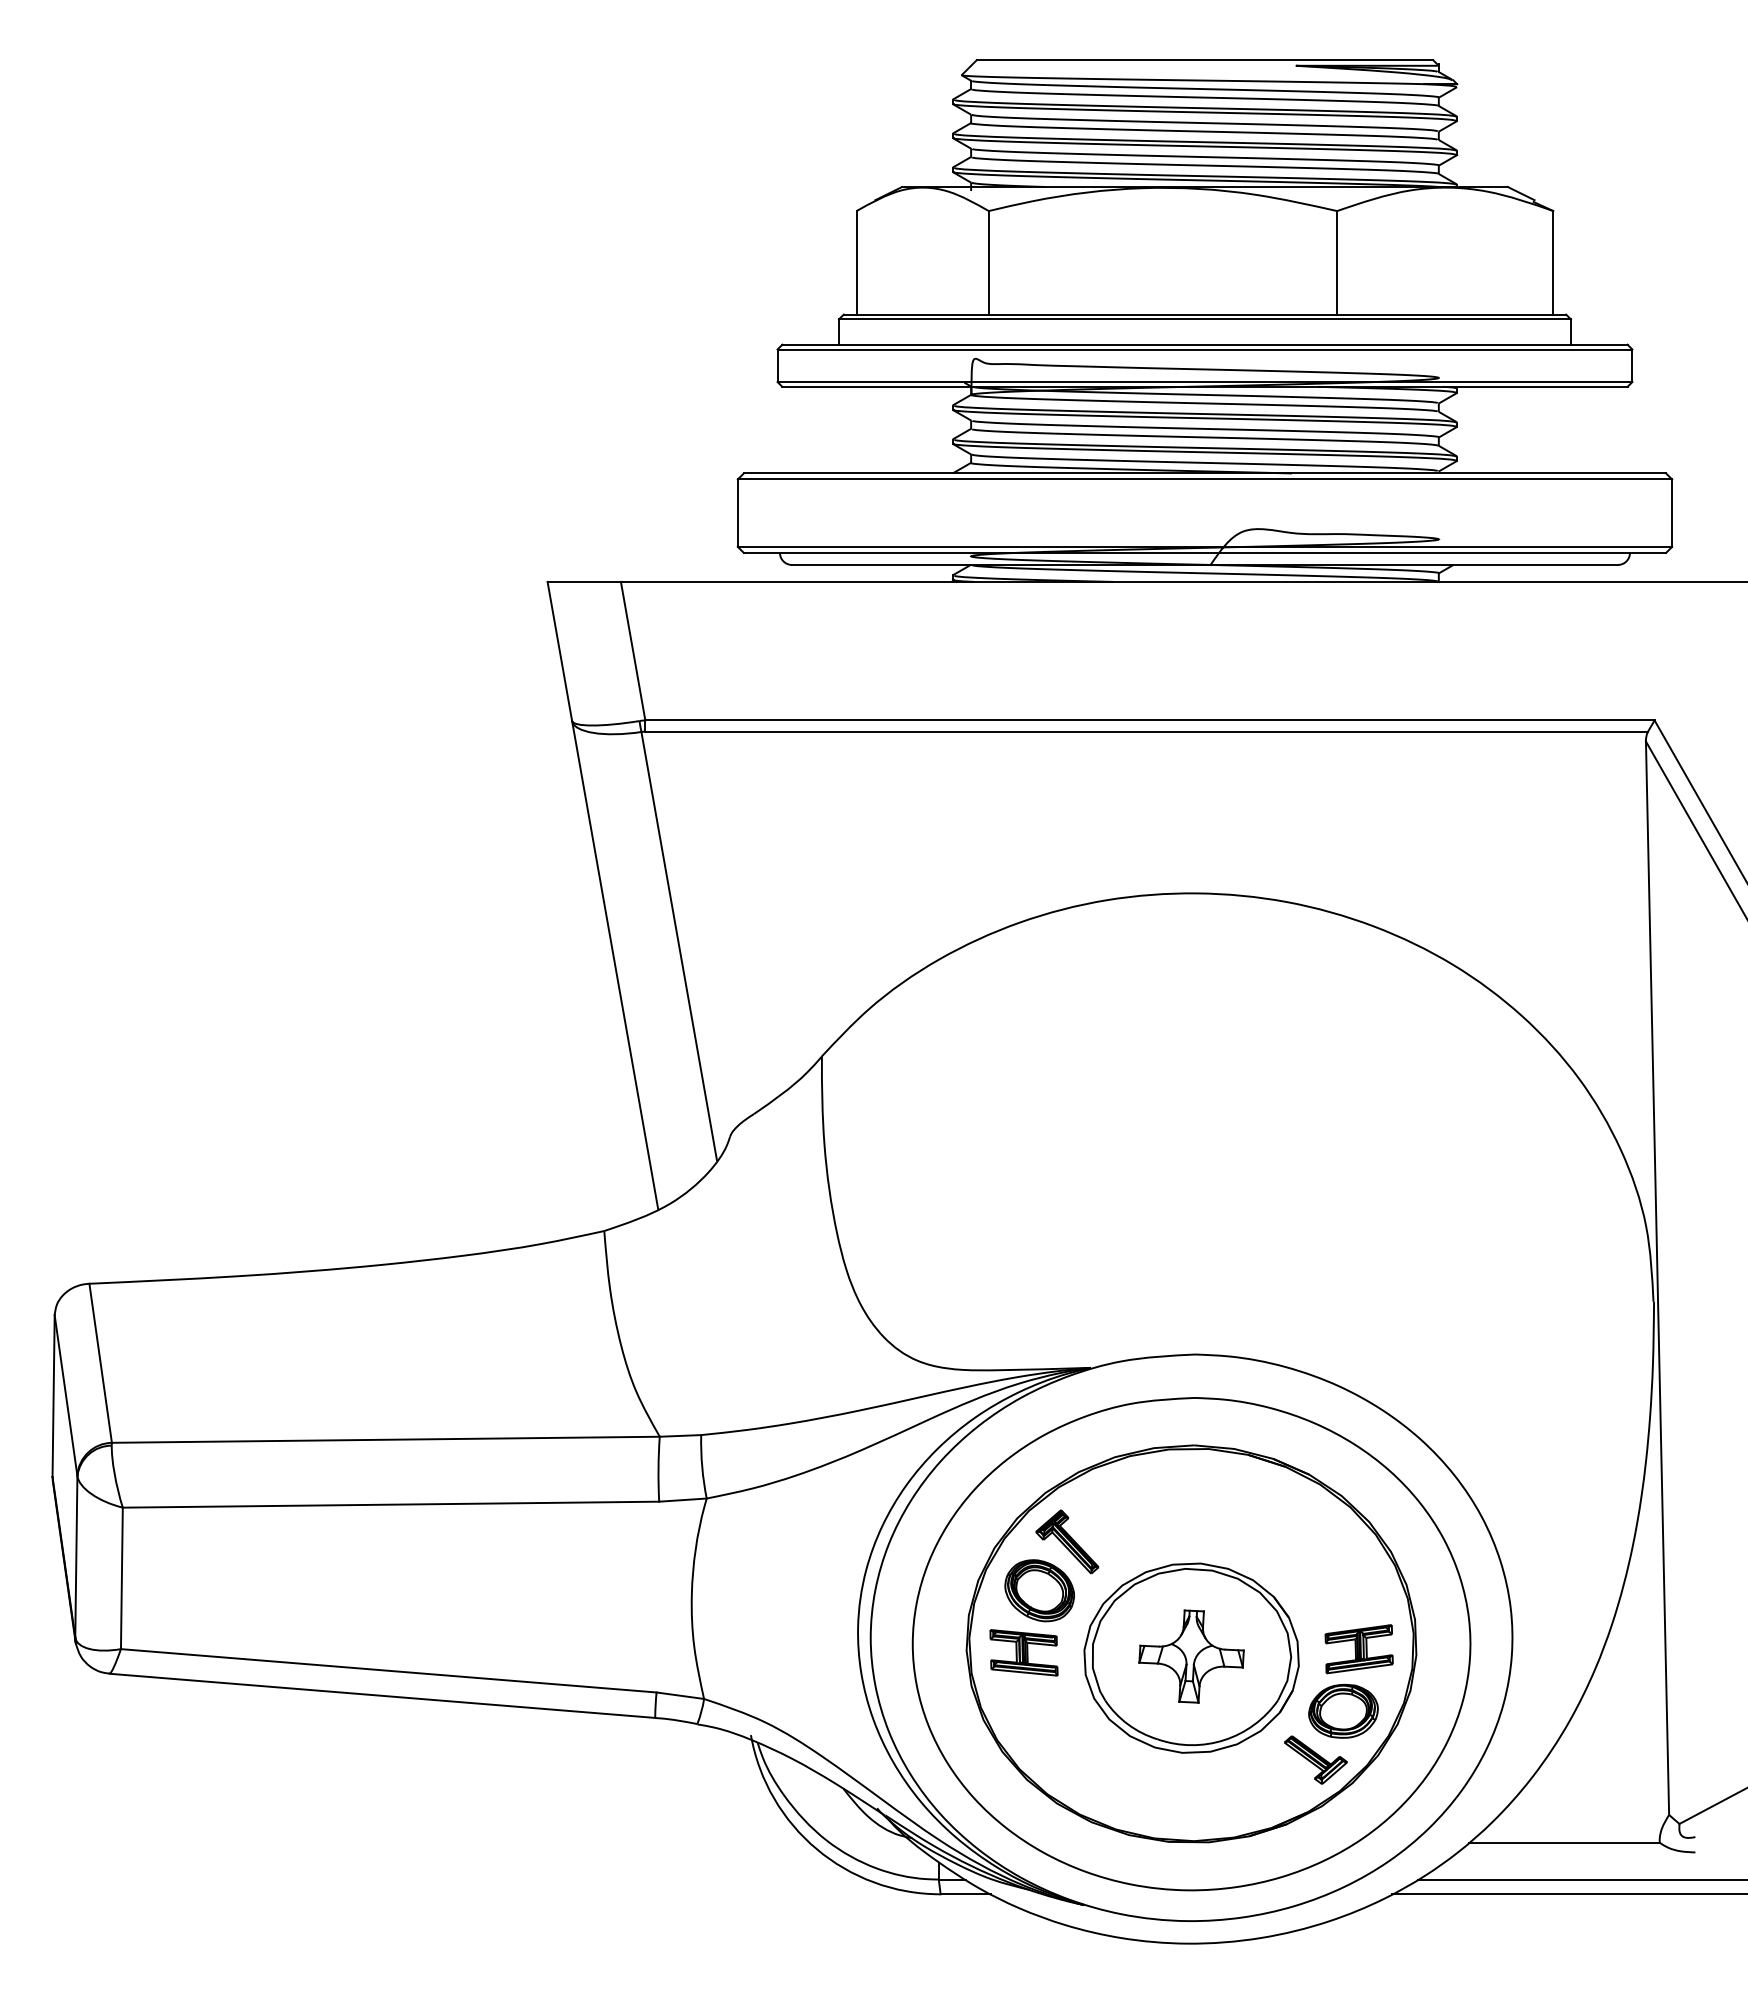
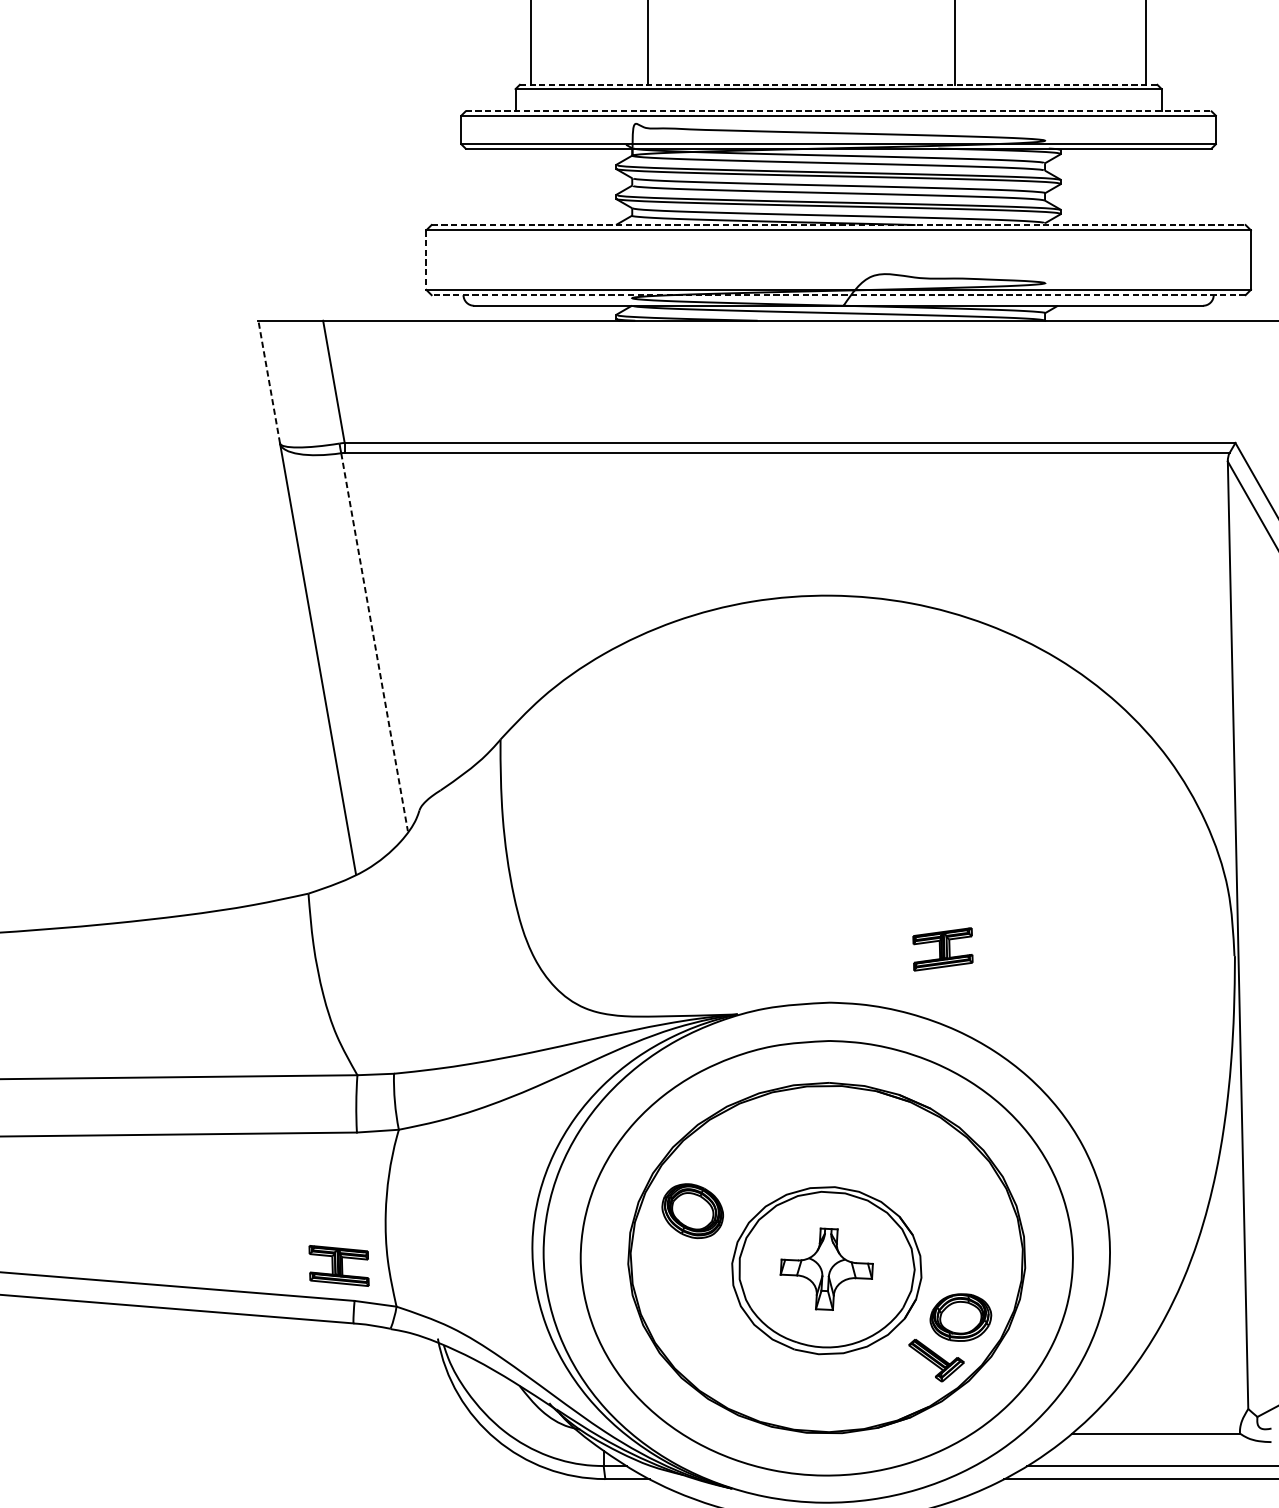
line: (1205, 314) -> (839, 84), solid -> dashed
line: (1204, 344) -> (838, 111), solid -> dashed
line: (1205, 473) -> (839, 225), solid -> dashed
line: (737, 513) -> (426, 260), solid -> dashed
line: (1204, 552) -> (838, 294), solid -> dashed
line: (559, 651) -> (268, 382), solid -> dashed
line: (679, 946) -> (374, 642), solid -> dashed
part: (1067, 1541) -> (717, 1167), removed
part: (1358, 1649) -> (942, 949), moved
part: (1023, 1652) -> (338, 1265), moved

